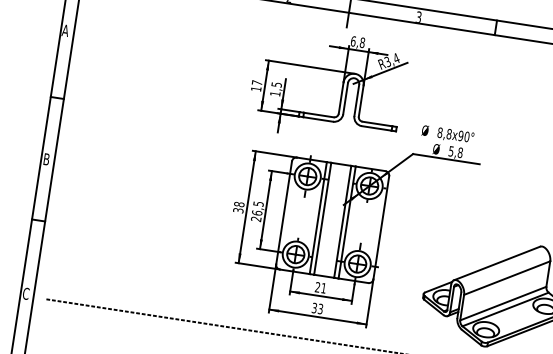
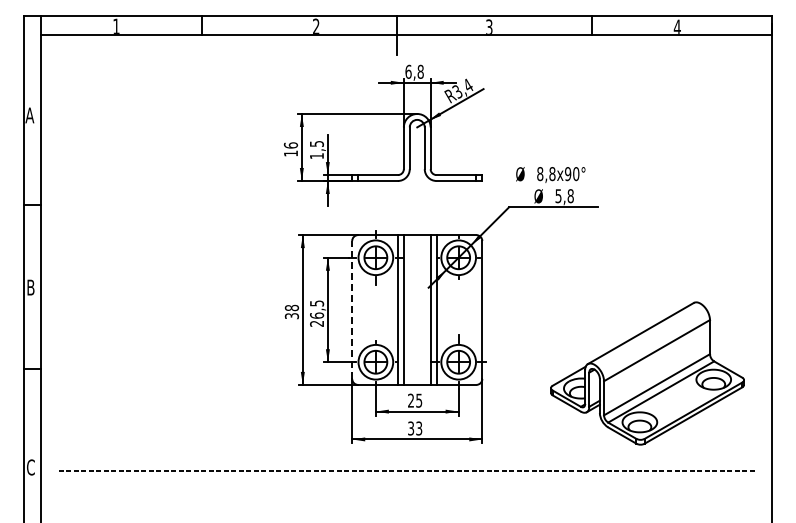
text: (256, 82) -> (290, 145), 17 -> 16
line: (284, 213) -> (352, 310), solid -> dashed
text: (324, 288) -> (419, 400), 21 -> 25

